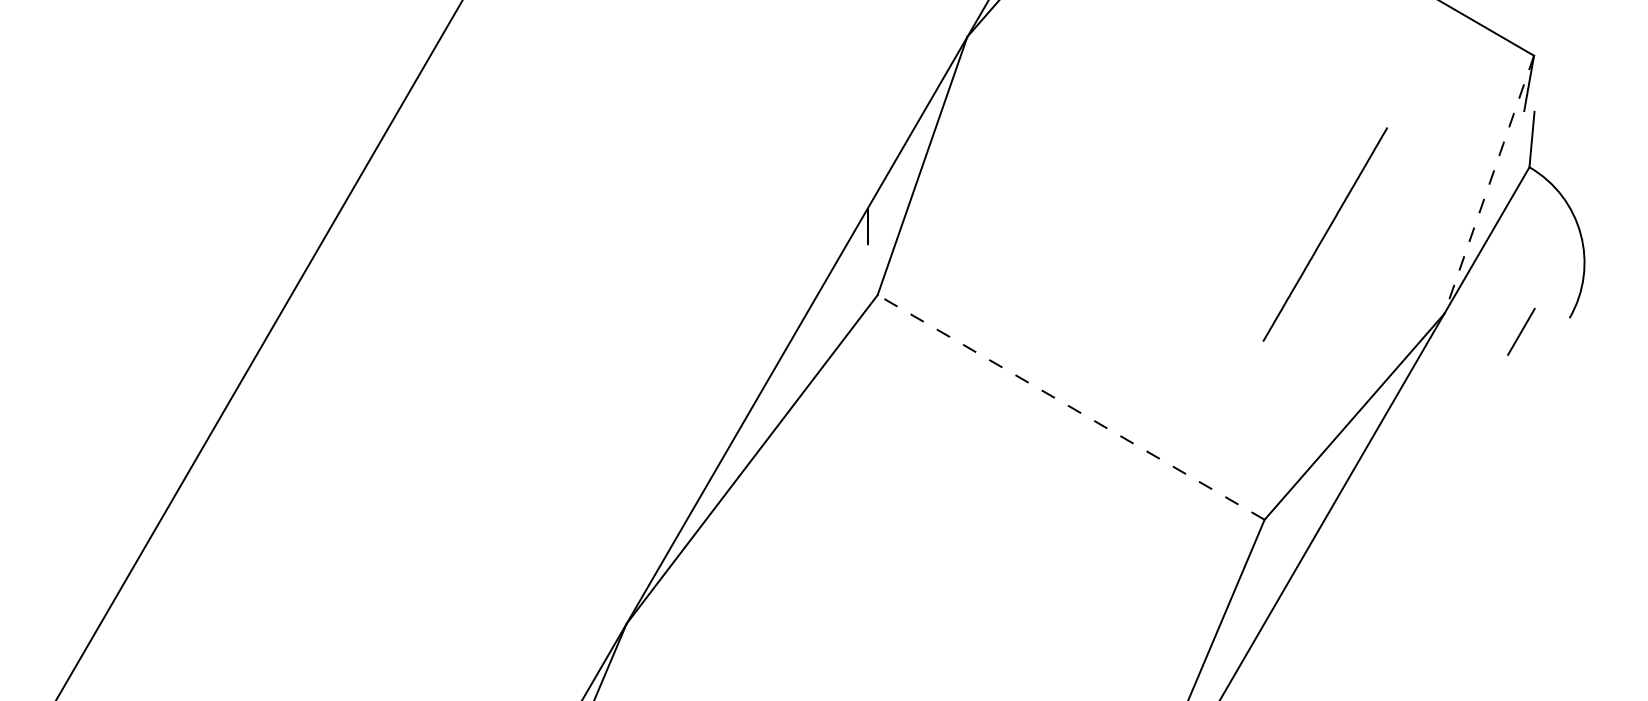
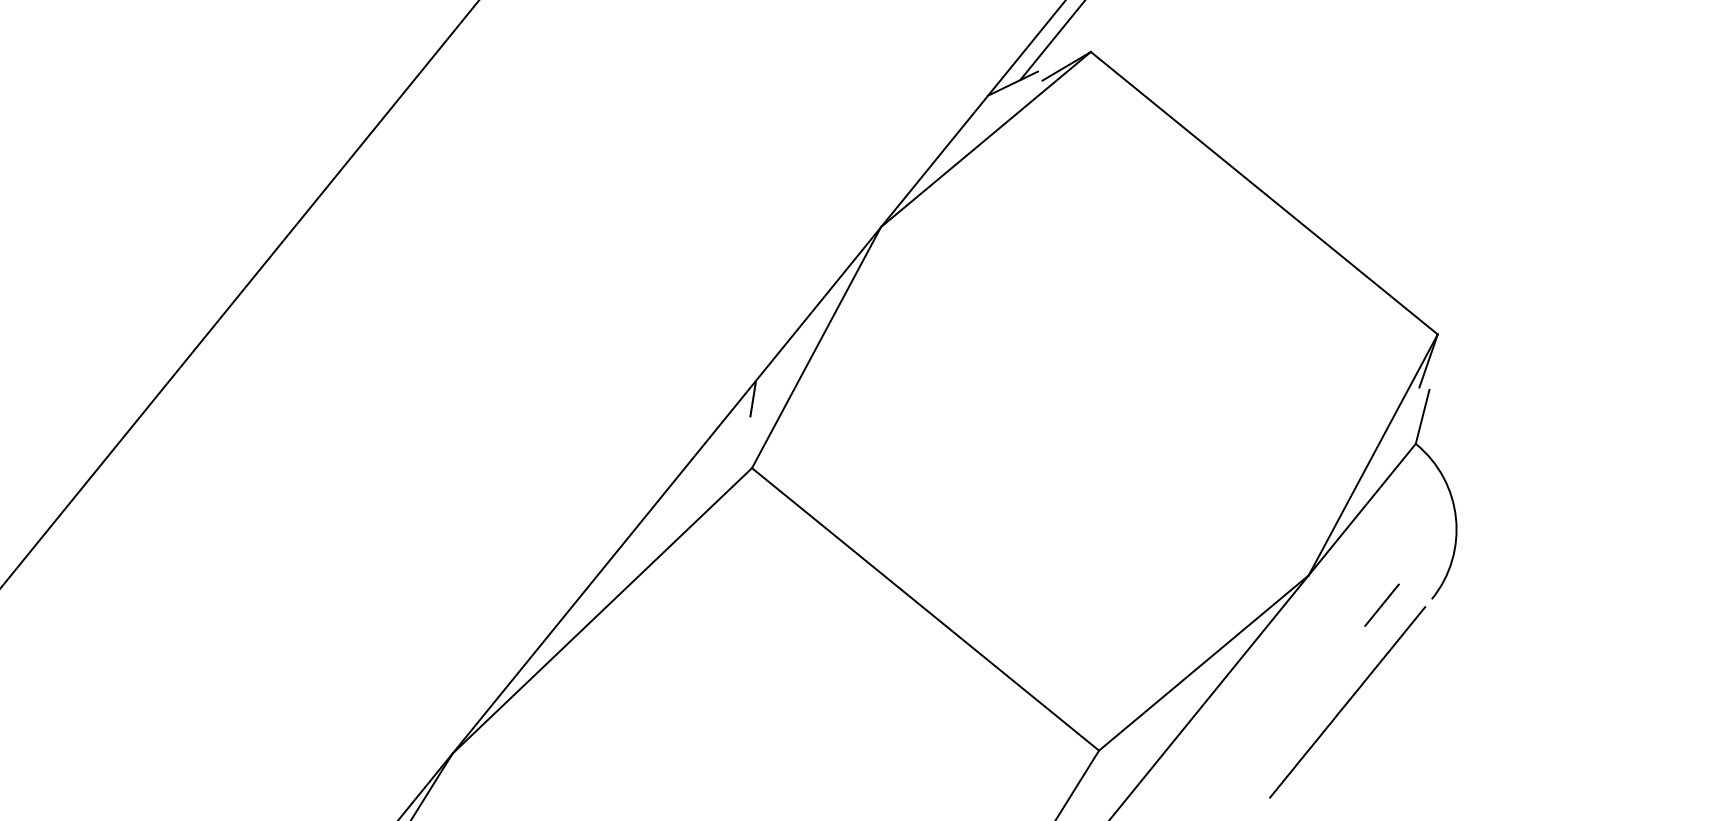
line: (1489, 184) -> (1373, 454), dashed -> solid
line: (1325, 234) -> (1347, 702), moved
line: (1071, 407) -> (925, 609), dashed -> solid

